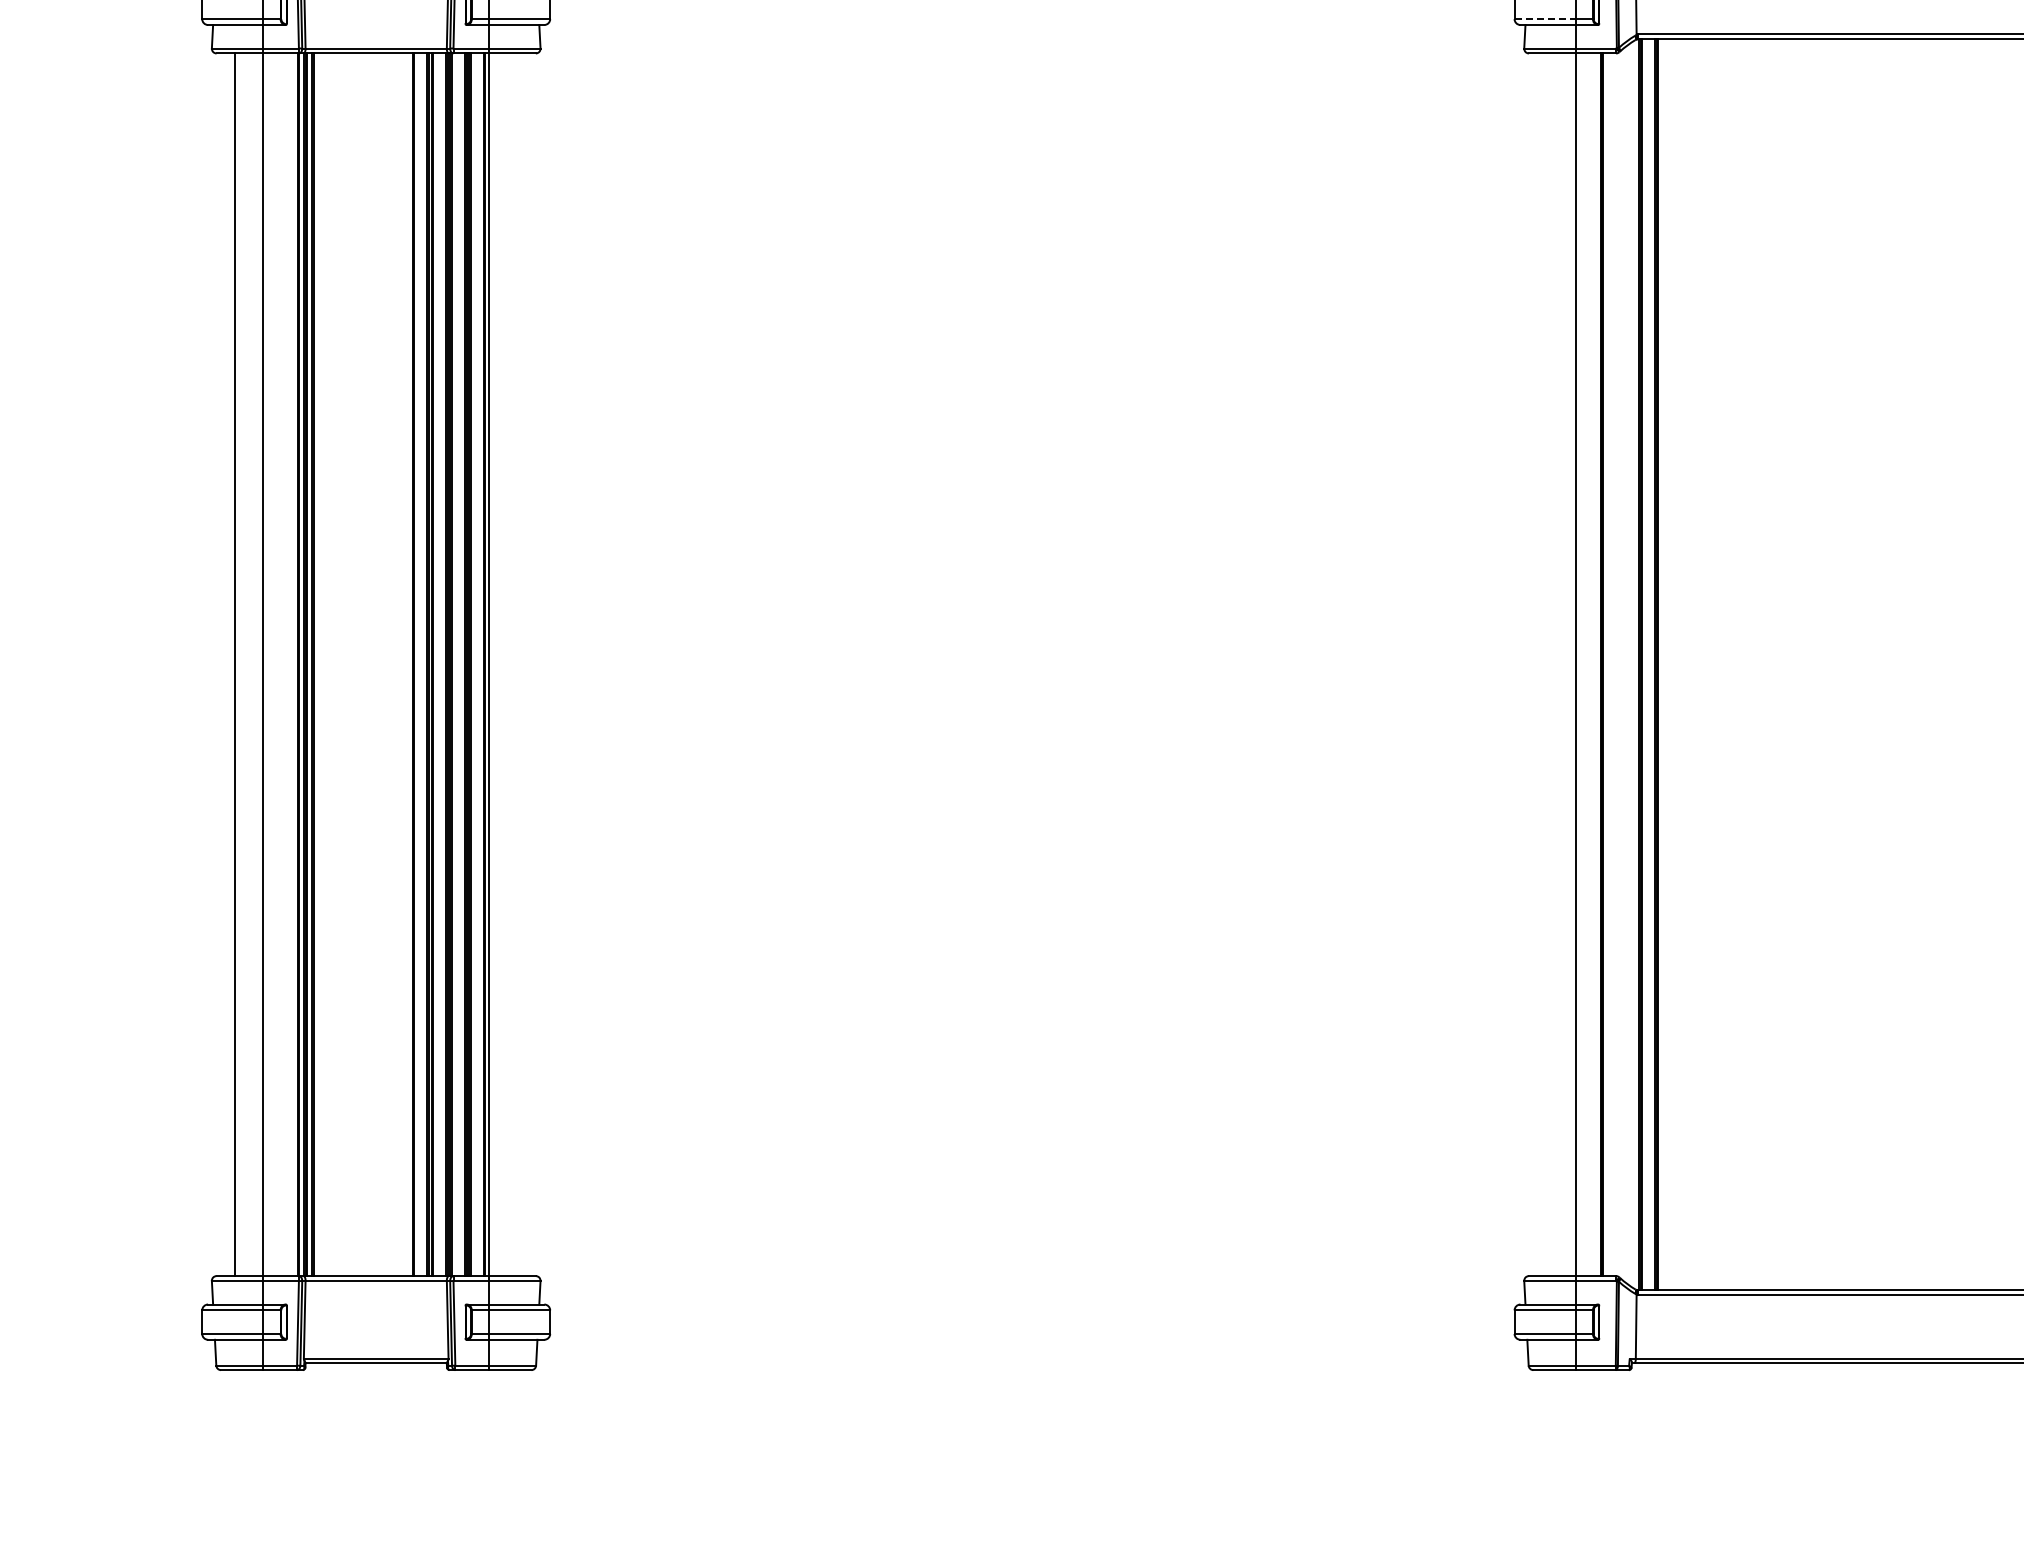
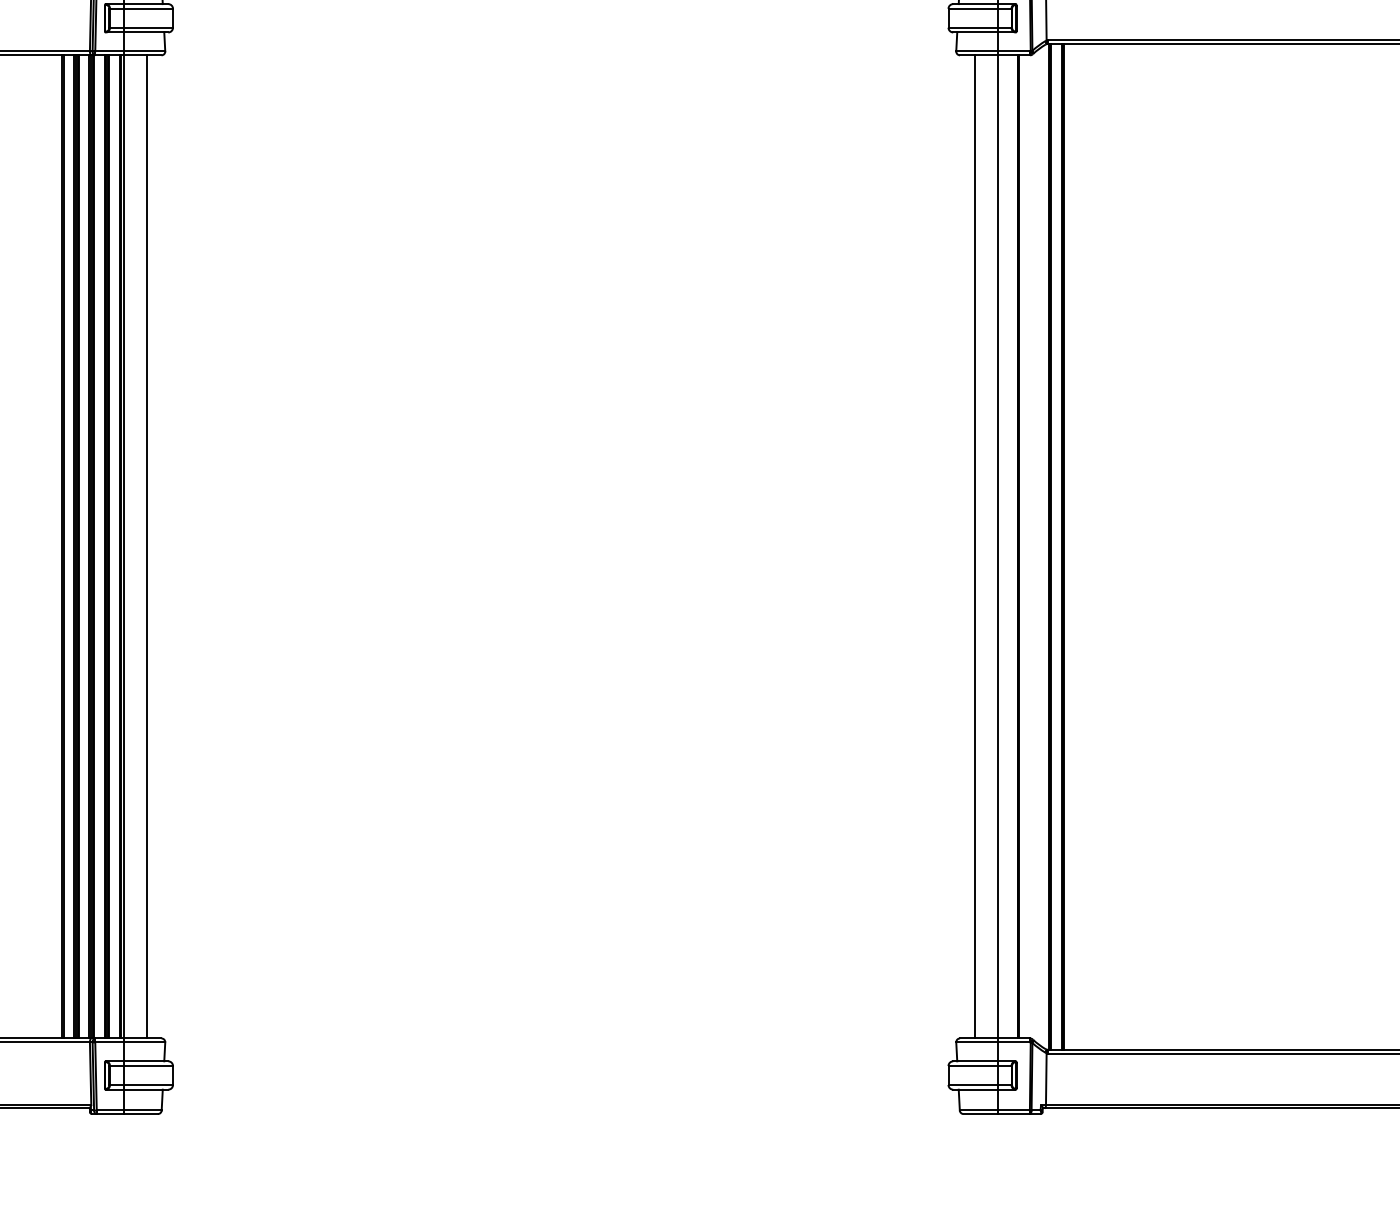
line: (1545, 19) -> (973, 28), dashed -> solid
line: (517, 664) -> (146, 546), added
line: (1547, 664) -> (974, 546), added

